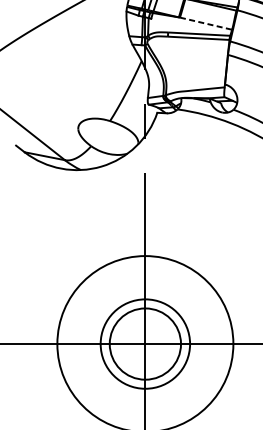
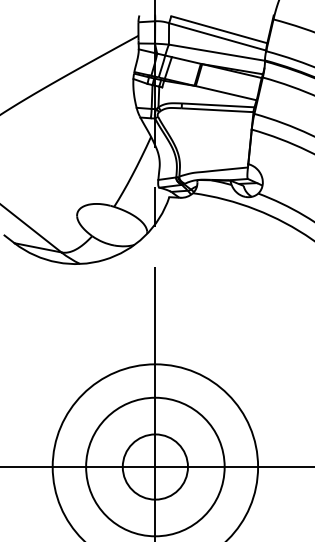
line: (206, 23) -> (226, 93), dashed -> solid
circle: (144, 343) -> (154, 466), size x0.62
circle: (145, 343) -> (155, 466), size x1.67

